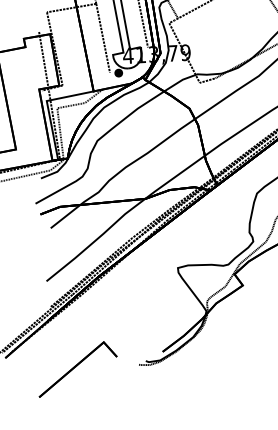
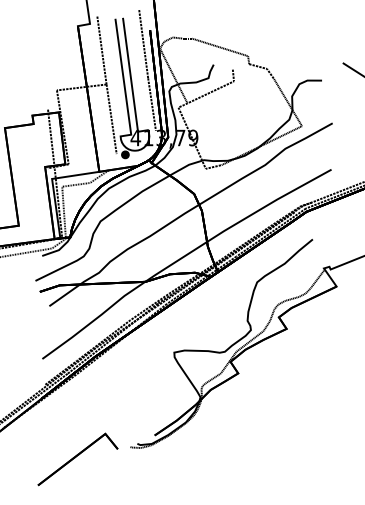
part: (77, 369) -> (77, 459), moved

